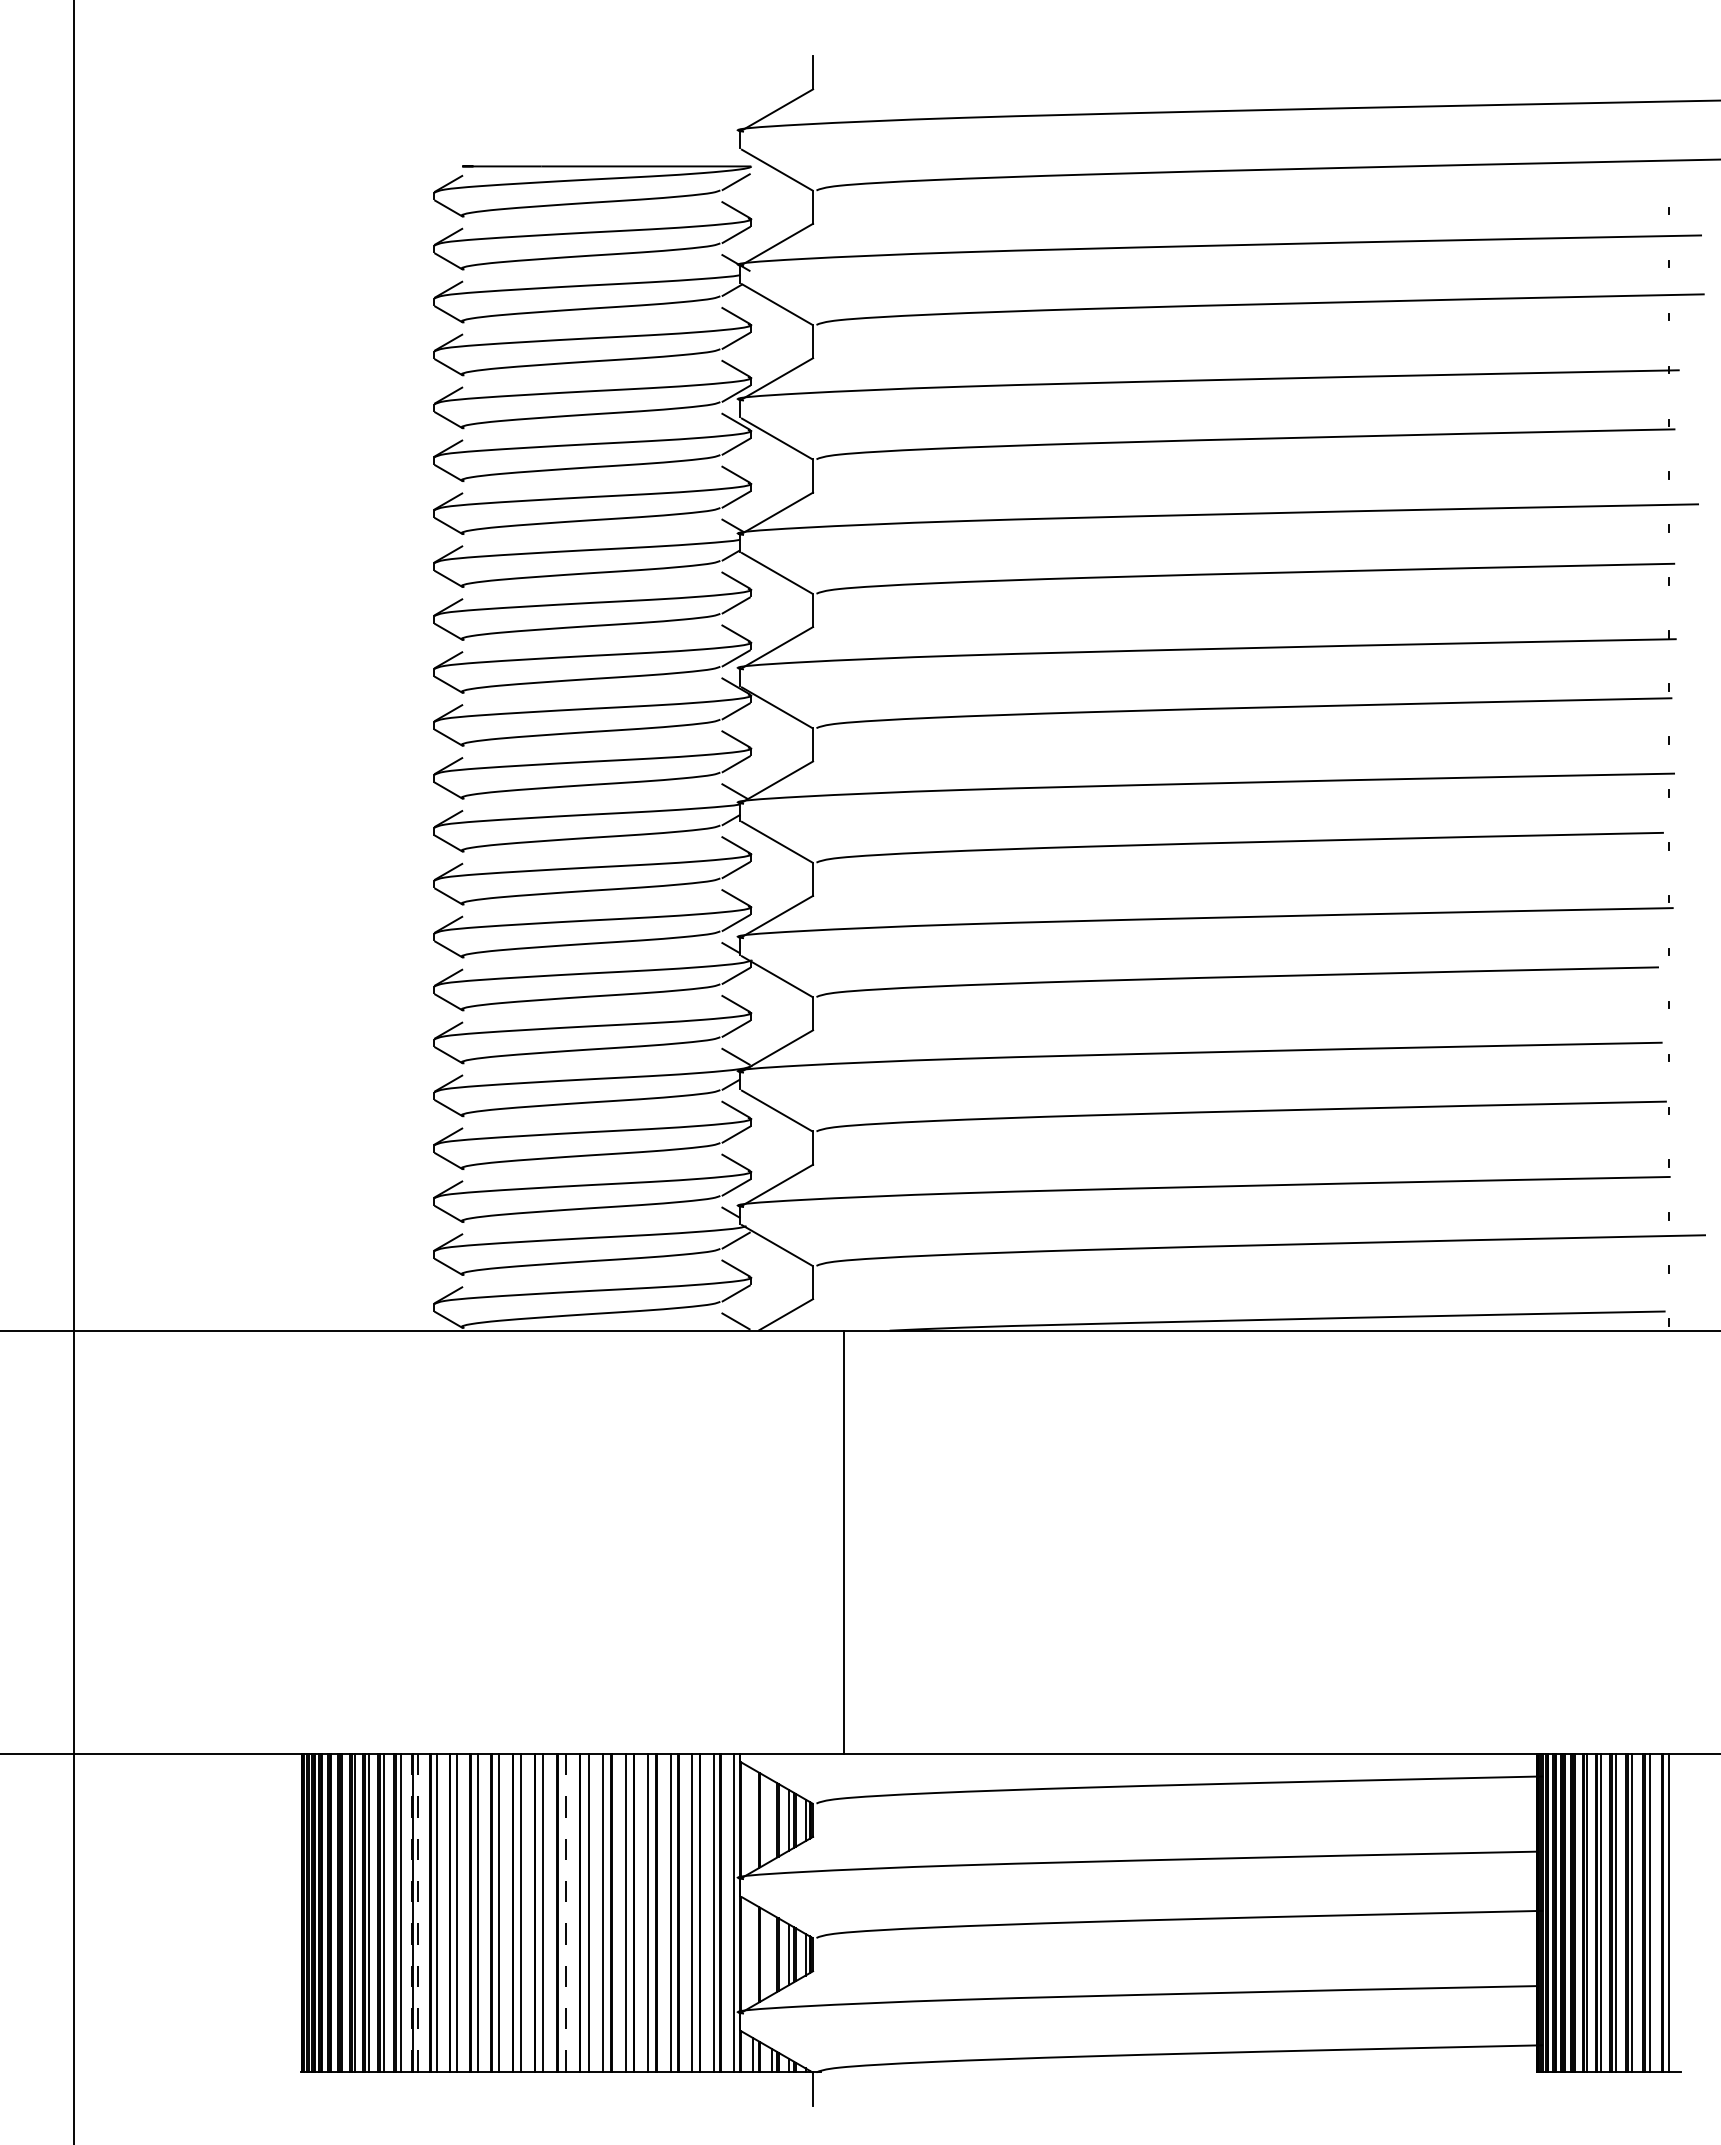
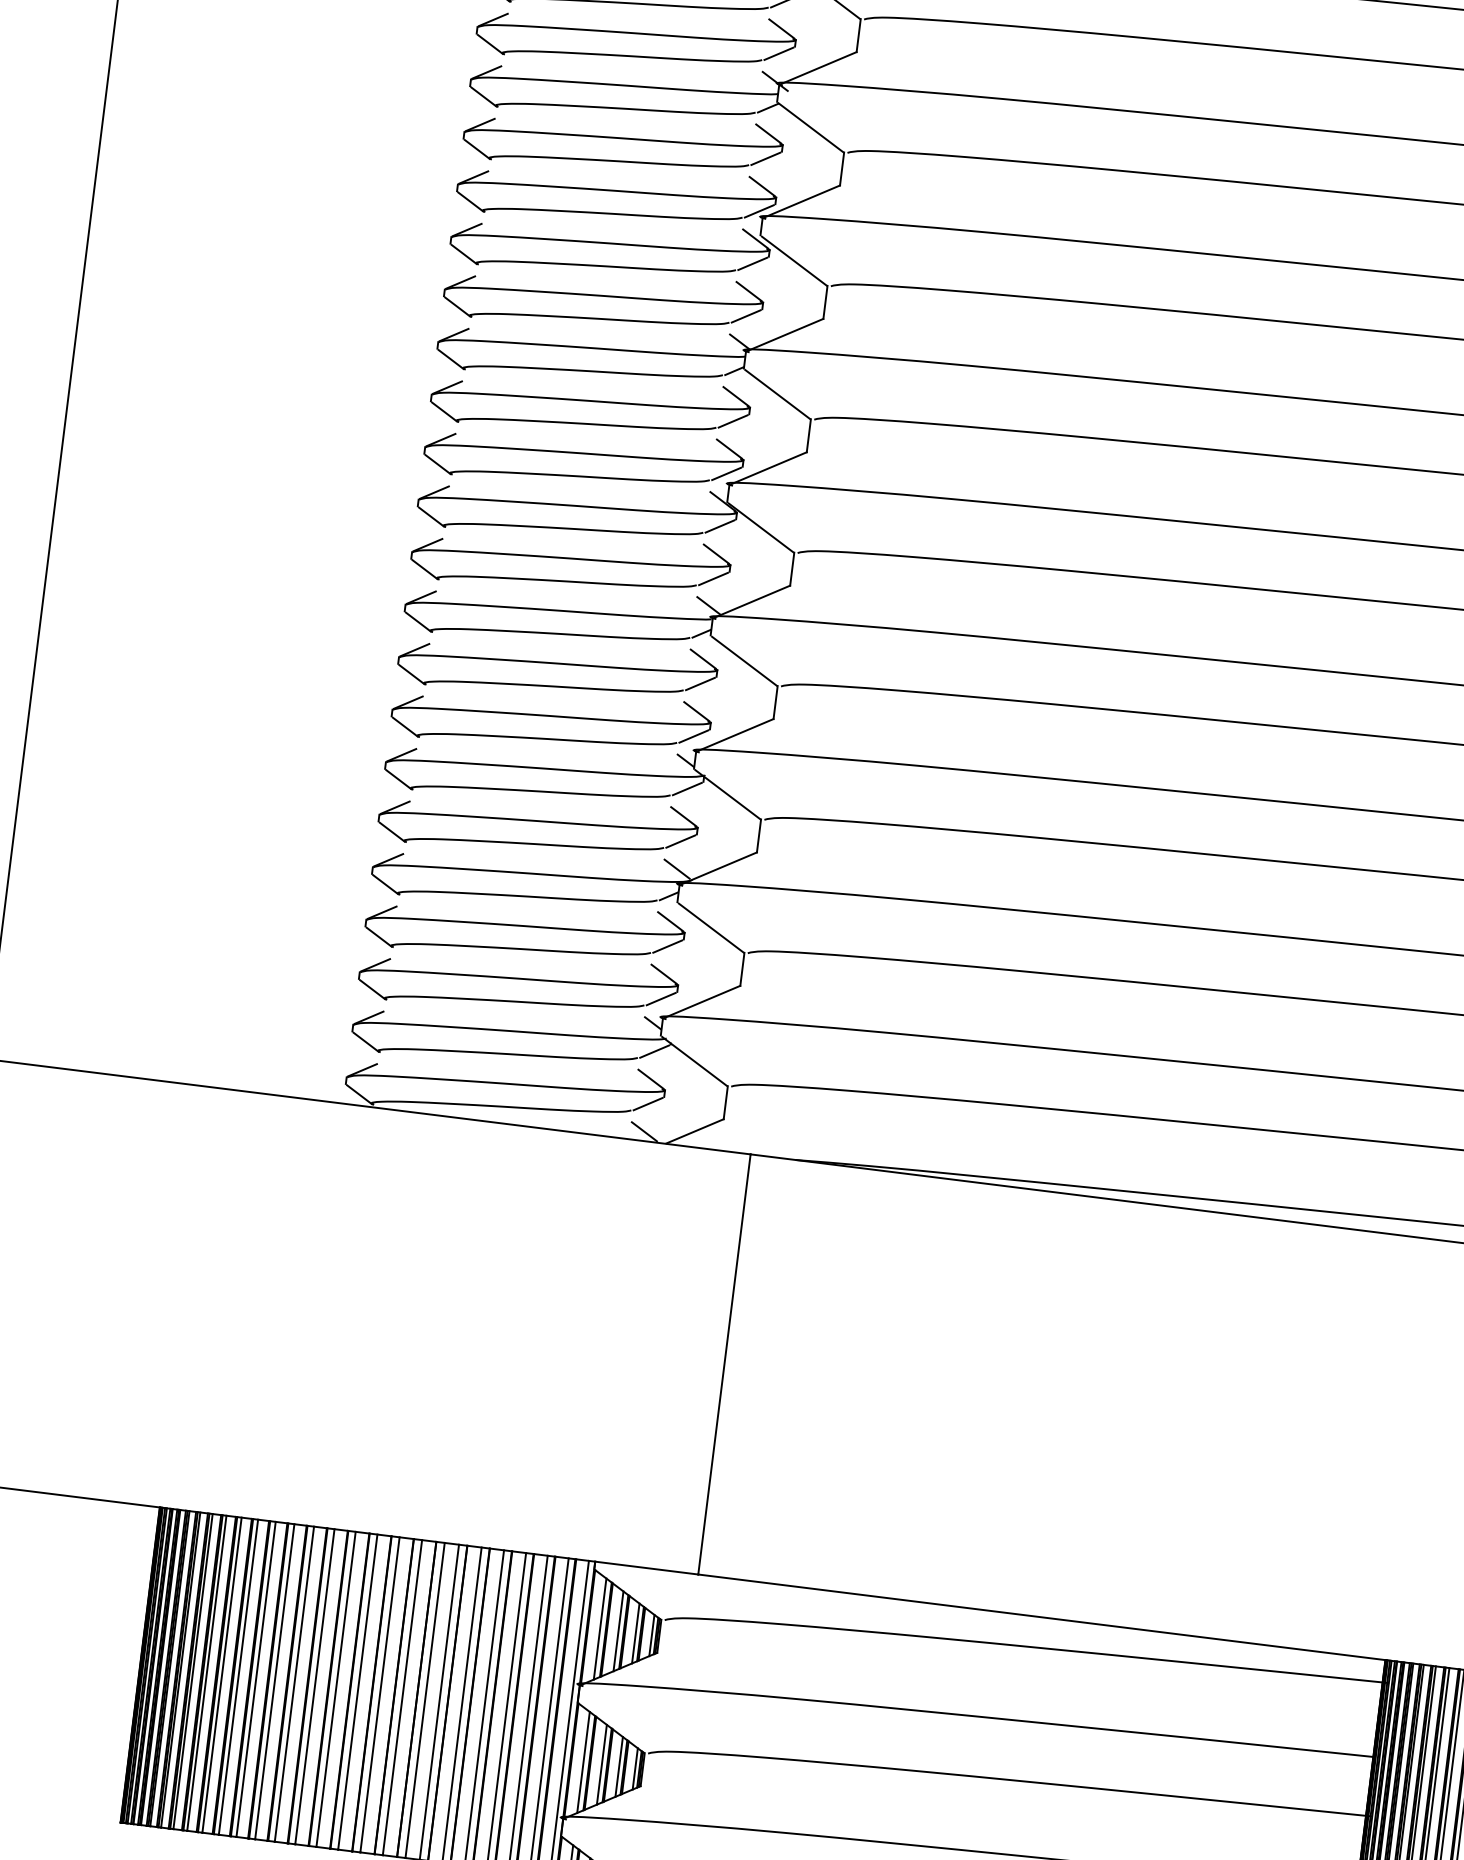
line: (753, 1820) -> (600, 1629), added
line: (772, 1820) -> (618, 1631), added
line: (411, 1912) -> (249, 1678), dashed -> solid
line: (418, 1912) -> (256, 1679), dashed -> solid
line: (565, 1912) -> (402, 1697), dashed -> solid
line: (753, 1954) -> (583, 1762), added
line: (772, 1954) -> (602, 1764), added

